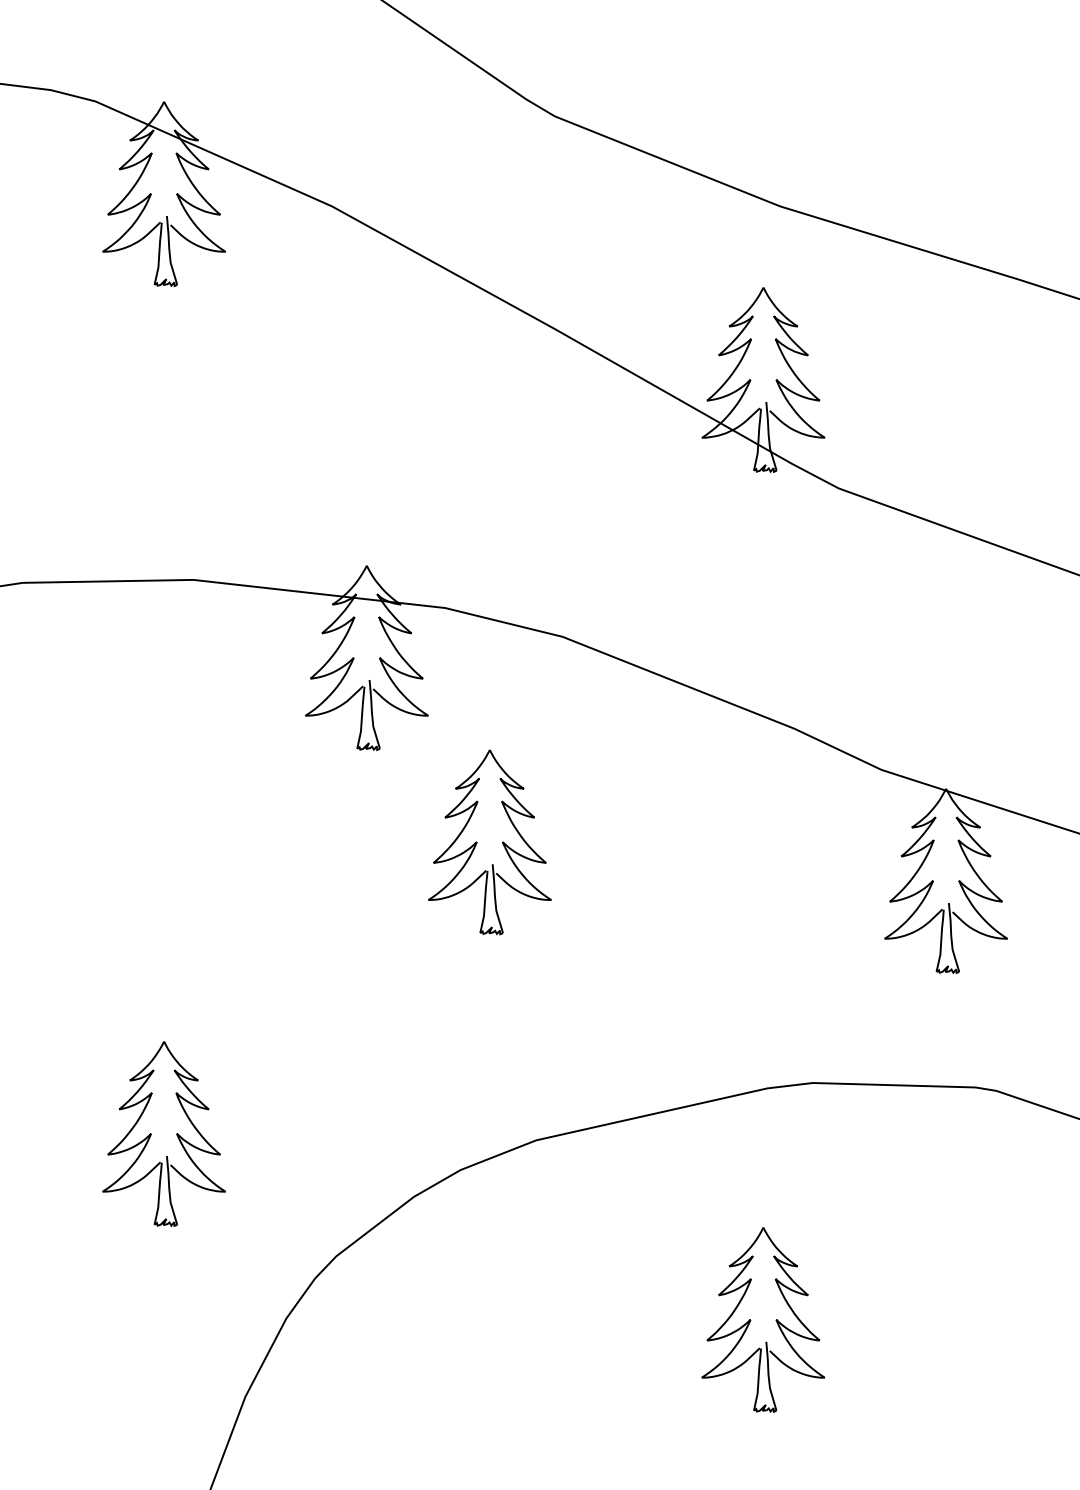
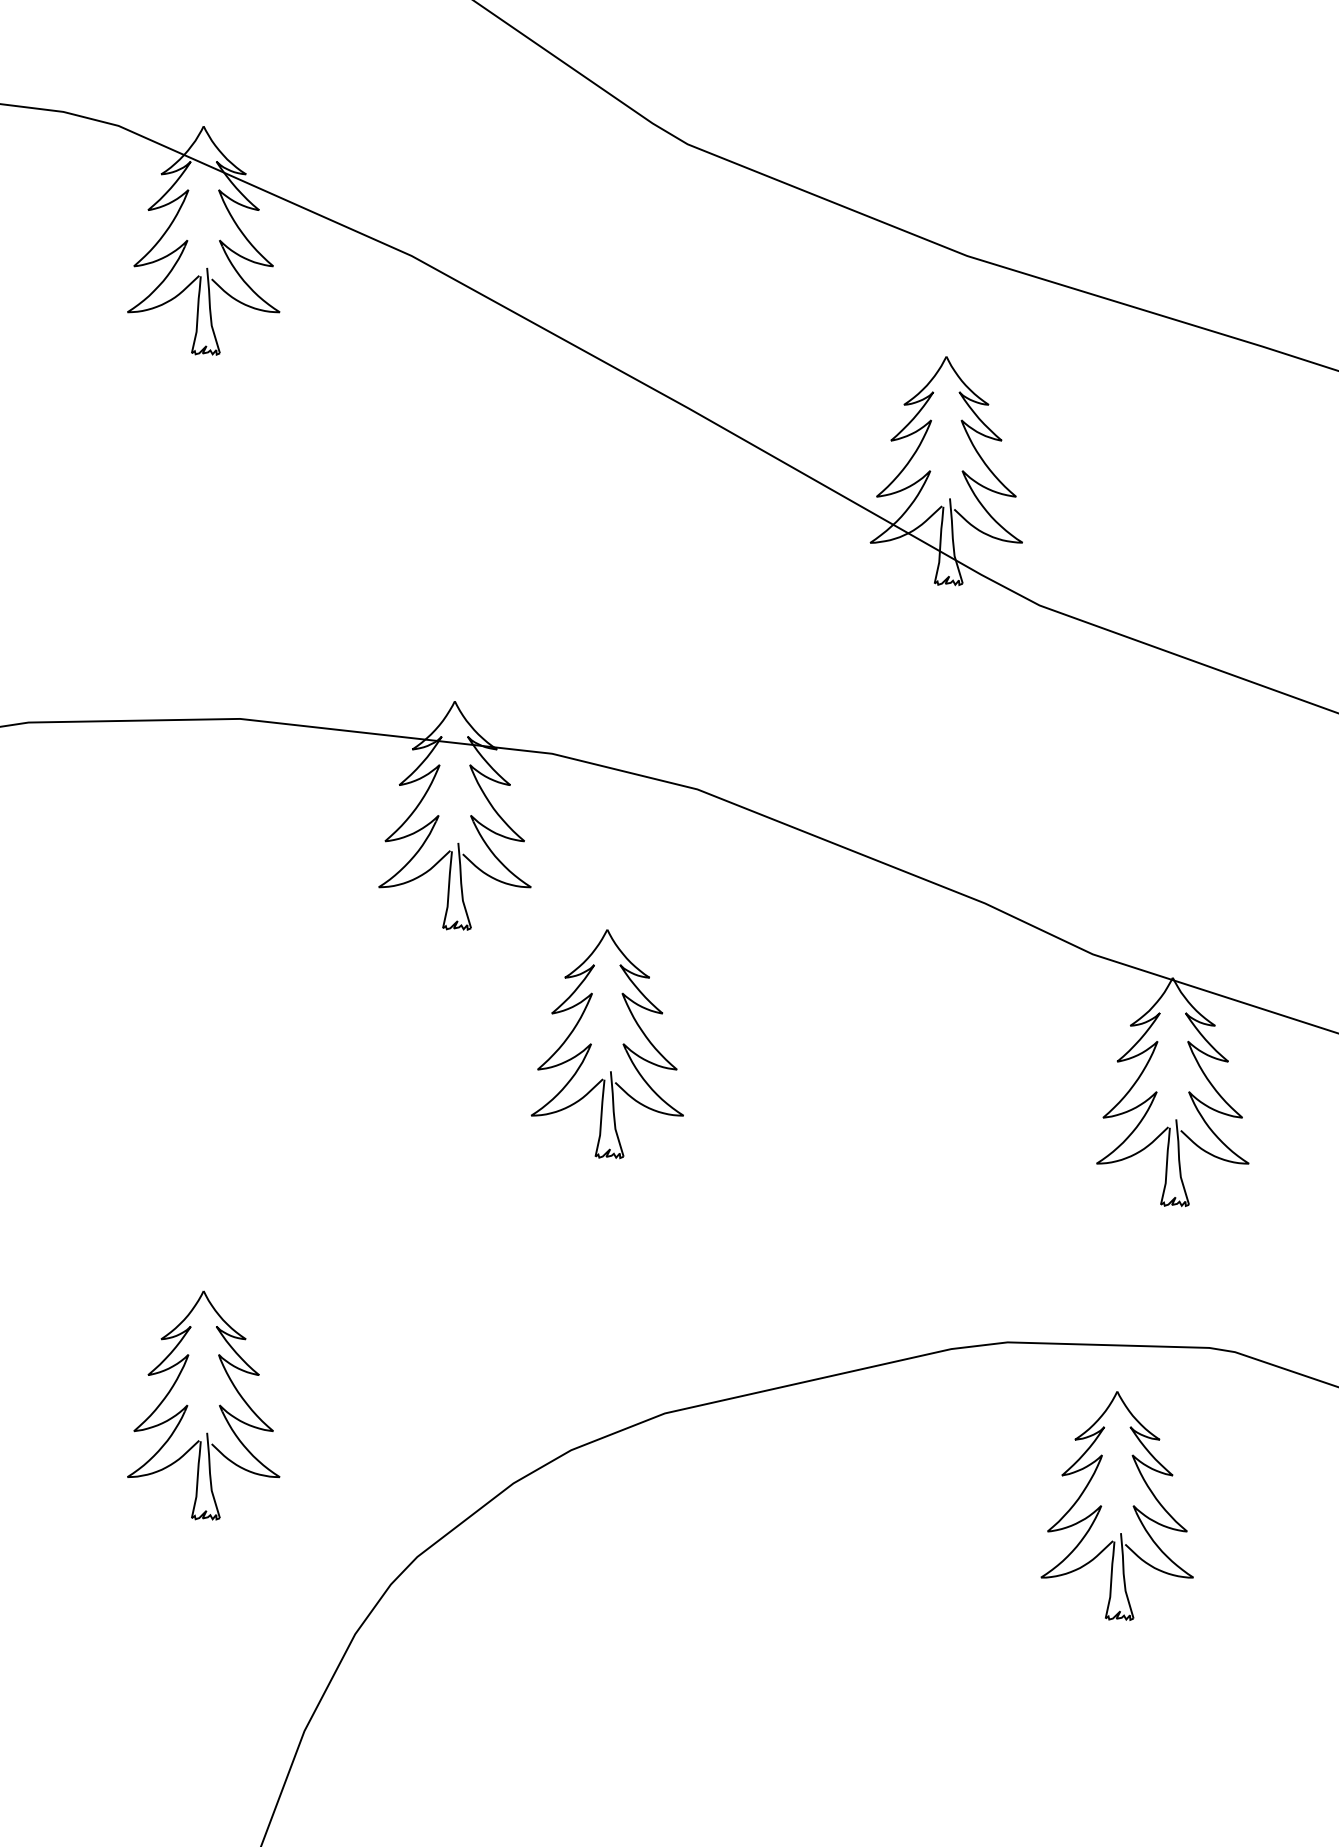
part: (751, 1320) -> (1102, 1506), moved

